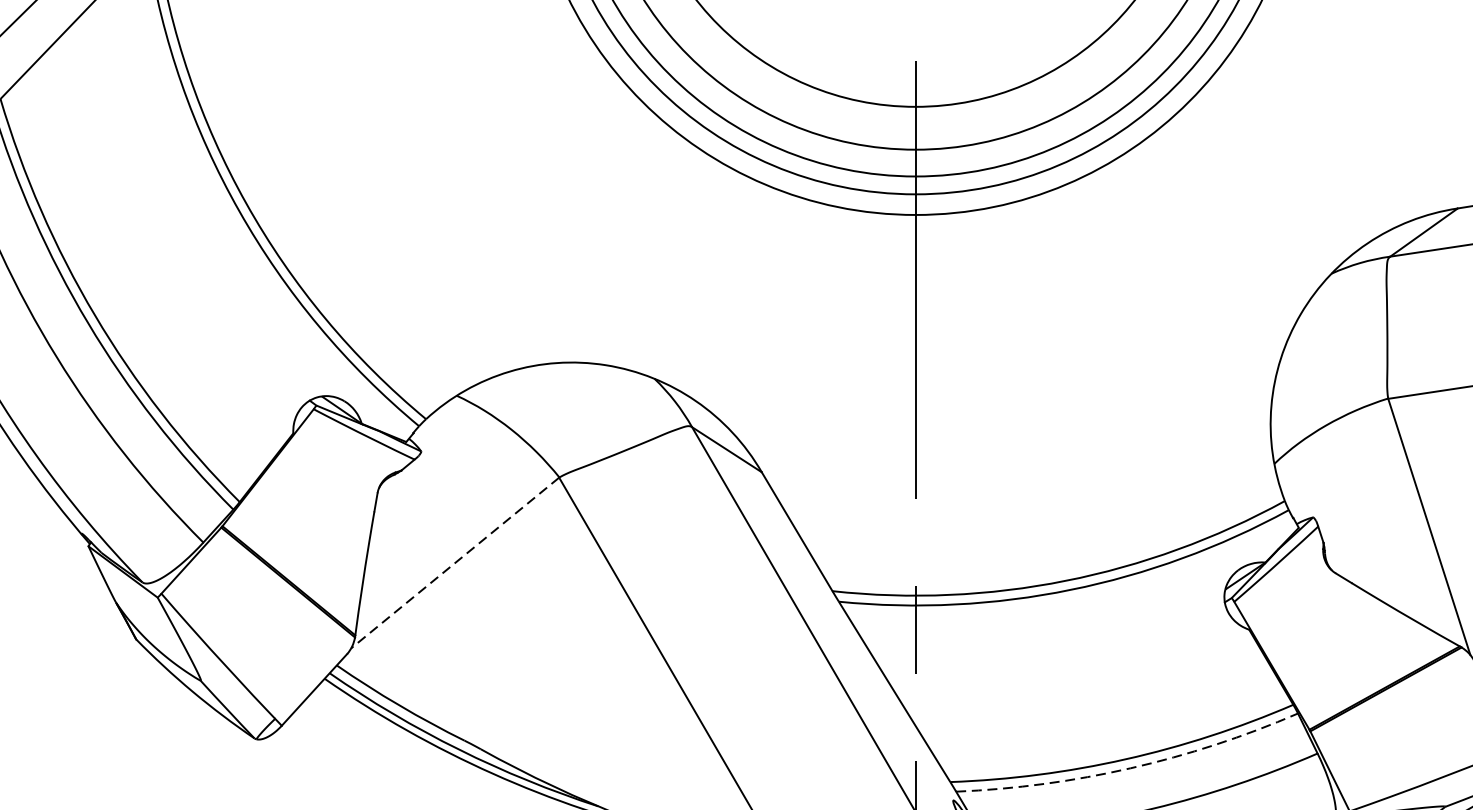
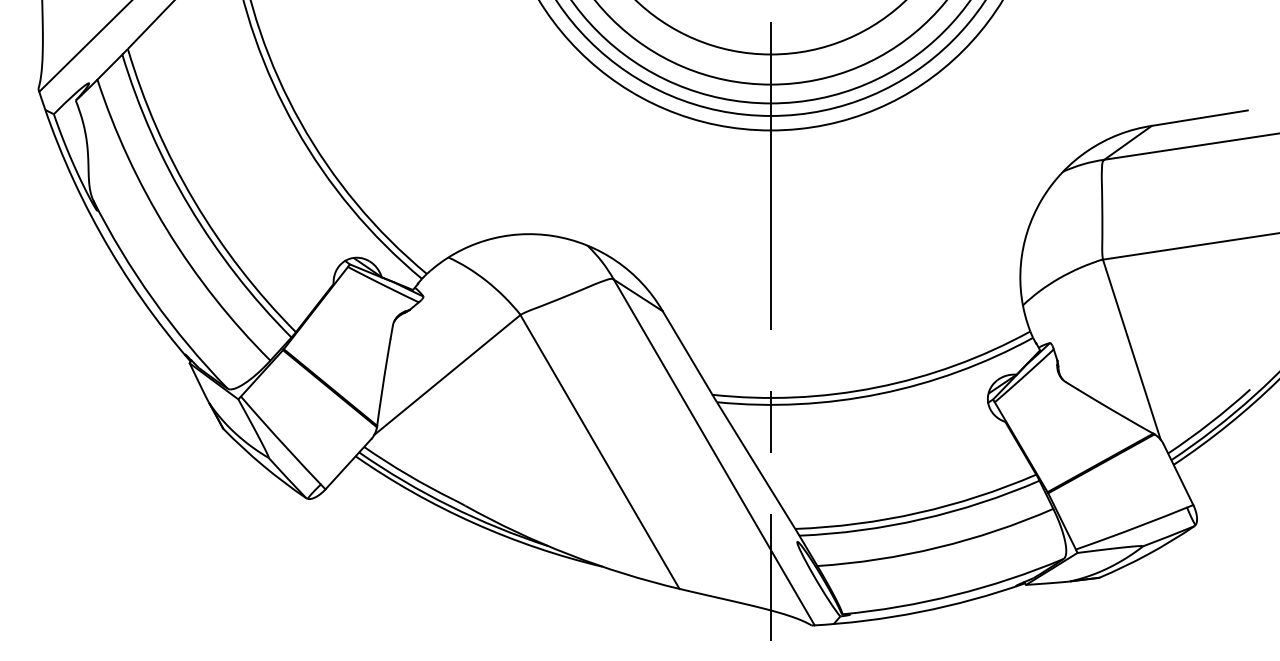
line: (455, 563) -> (447, 375), dashed -> solid
arc: (1129, 768) -> (921, 519), dashed -> solid

